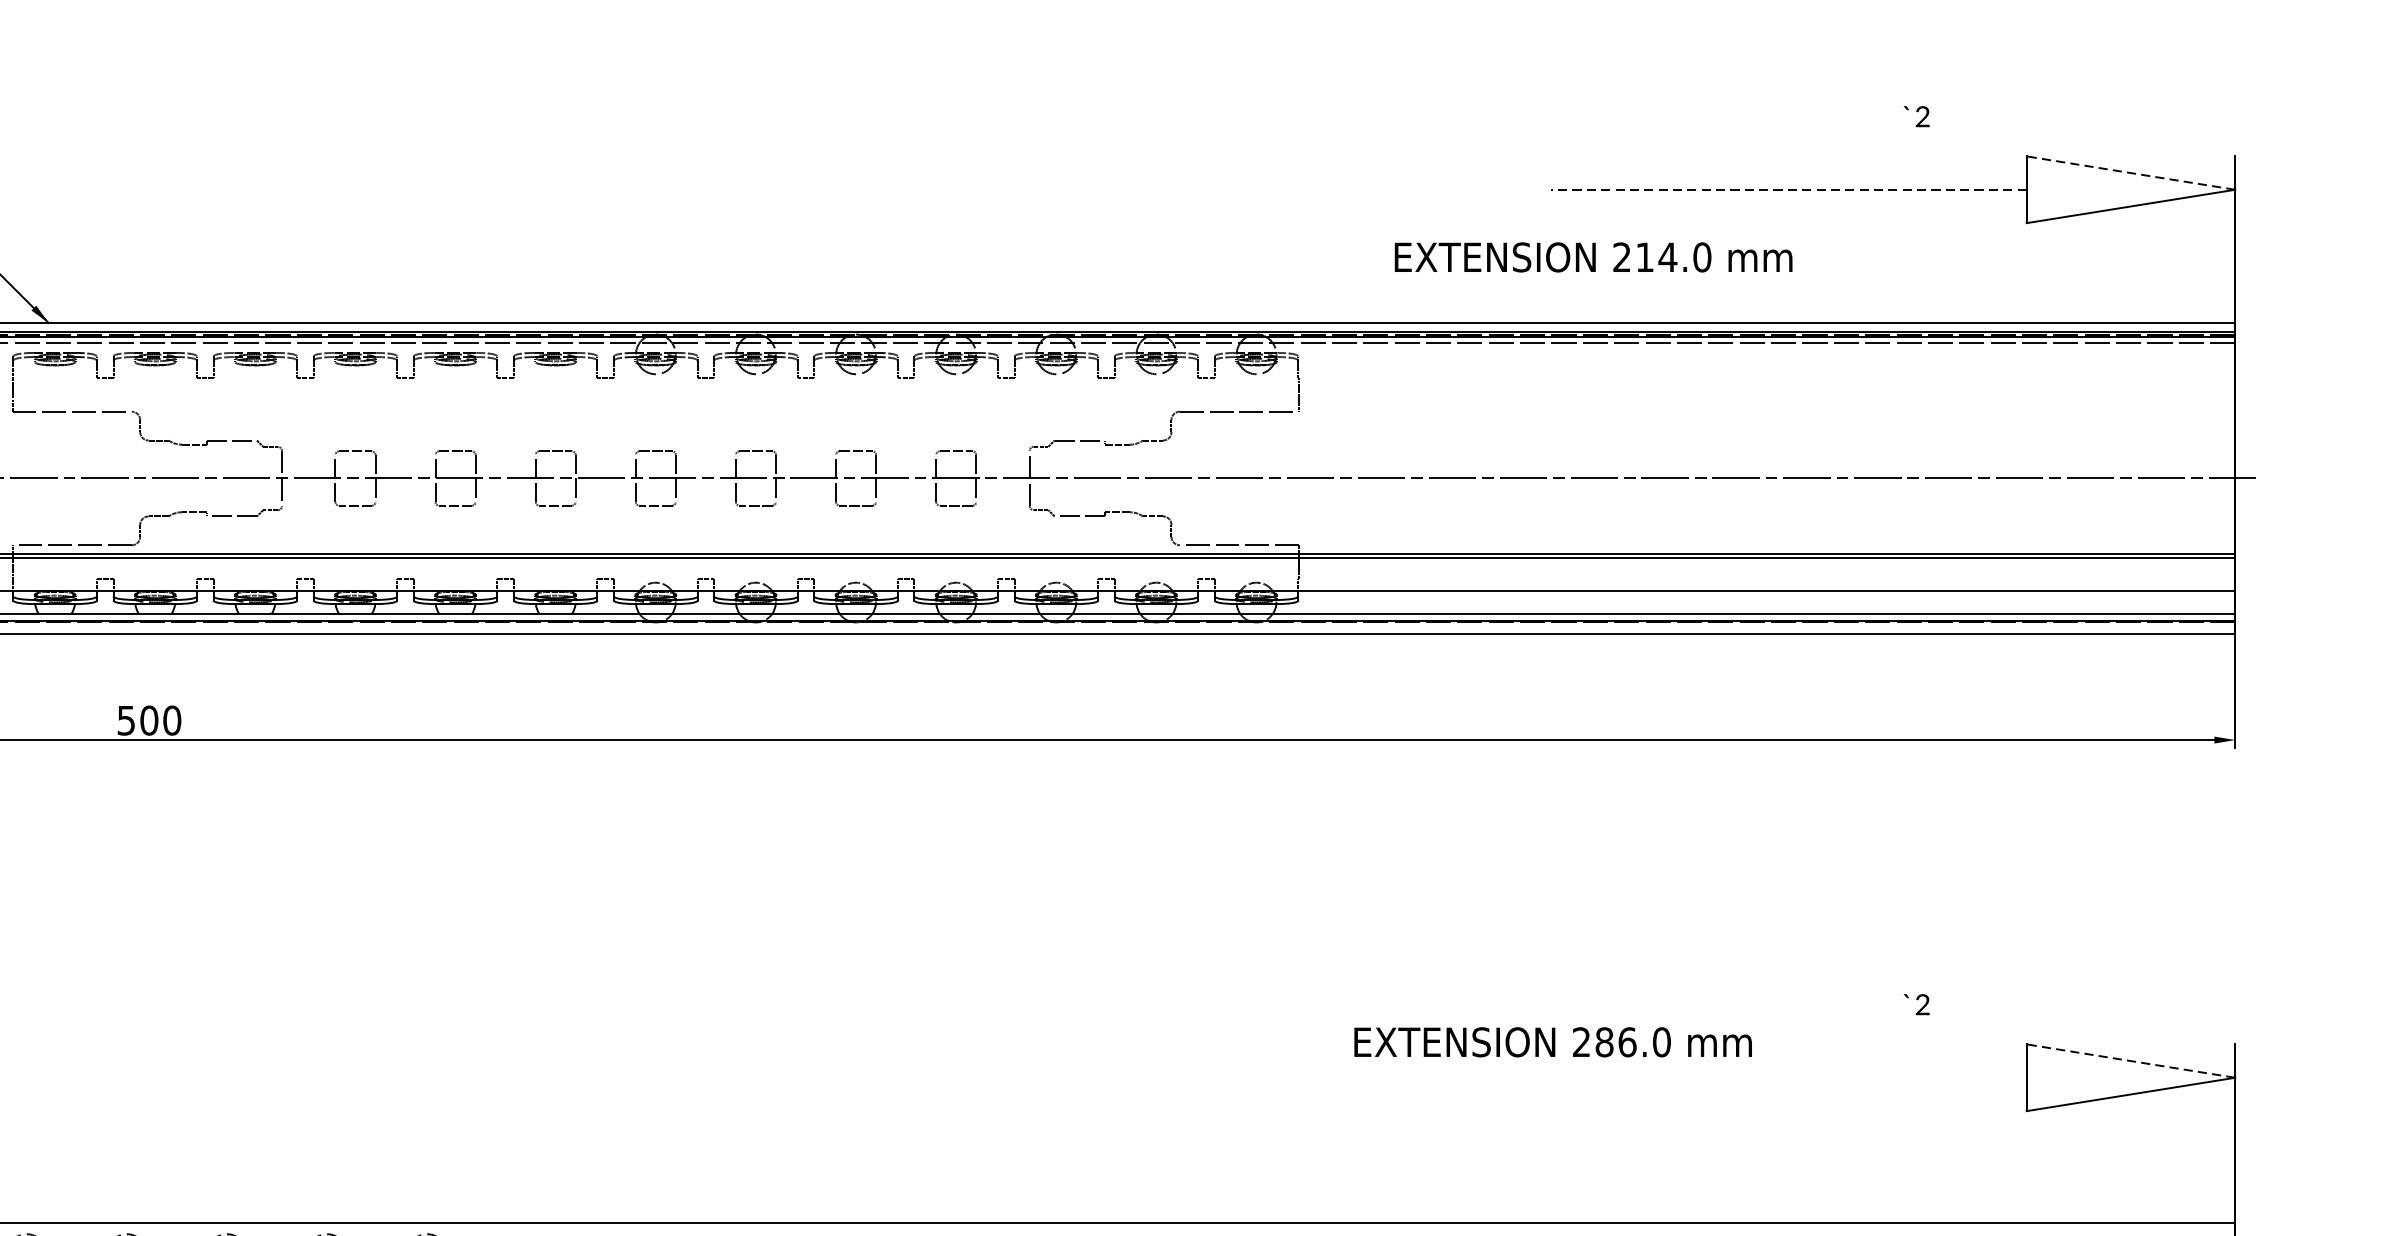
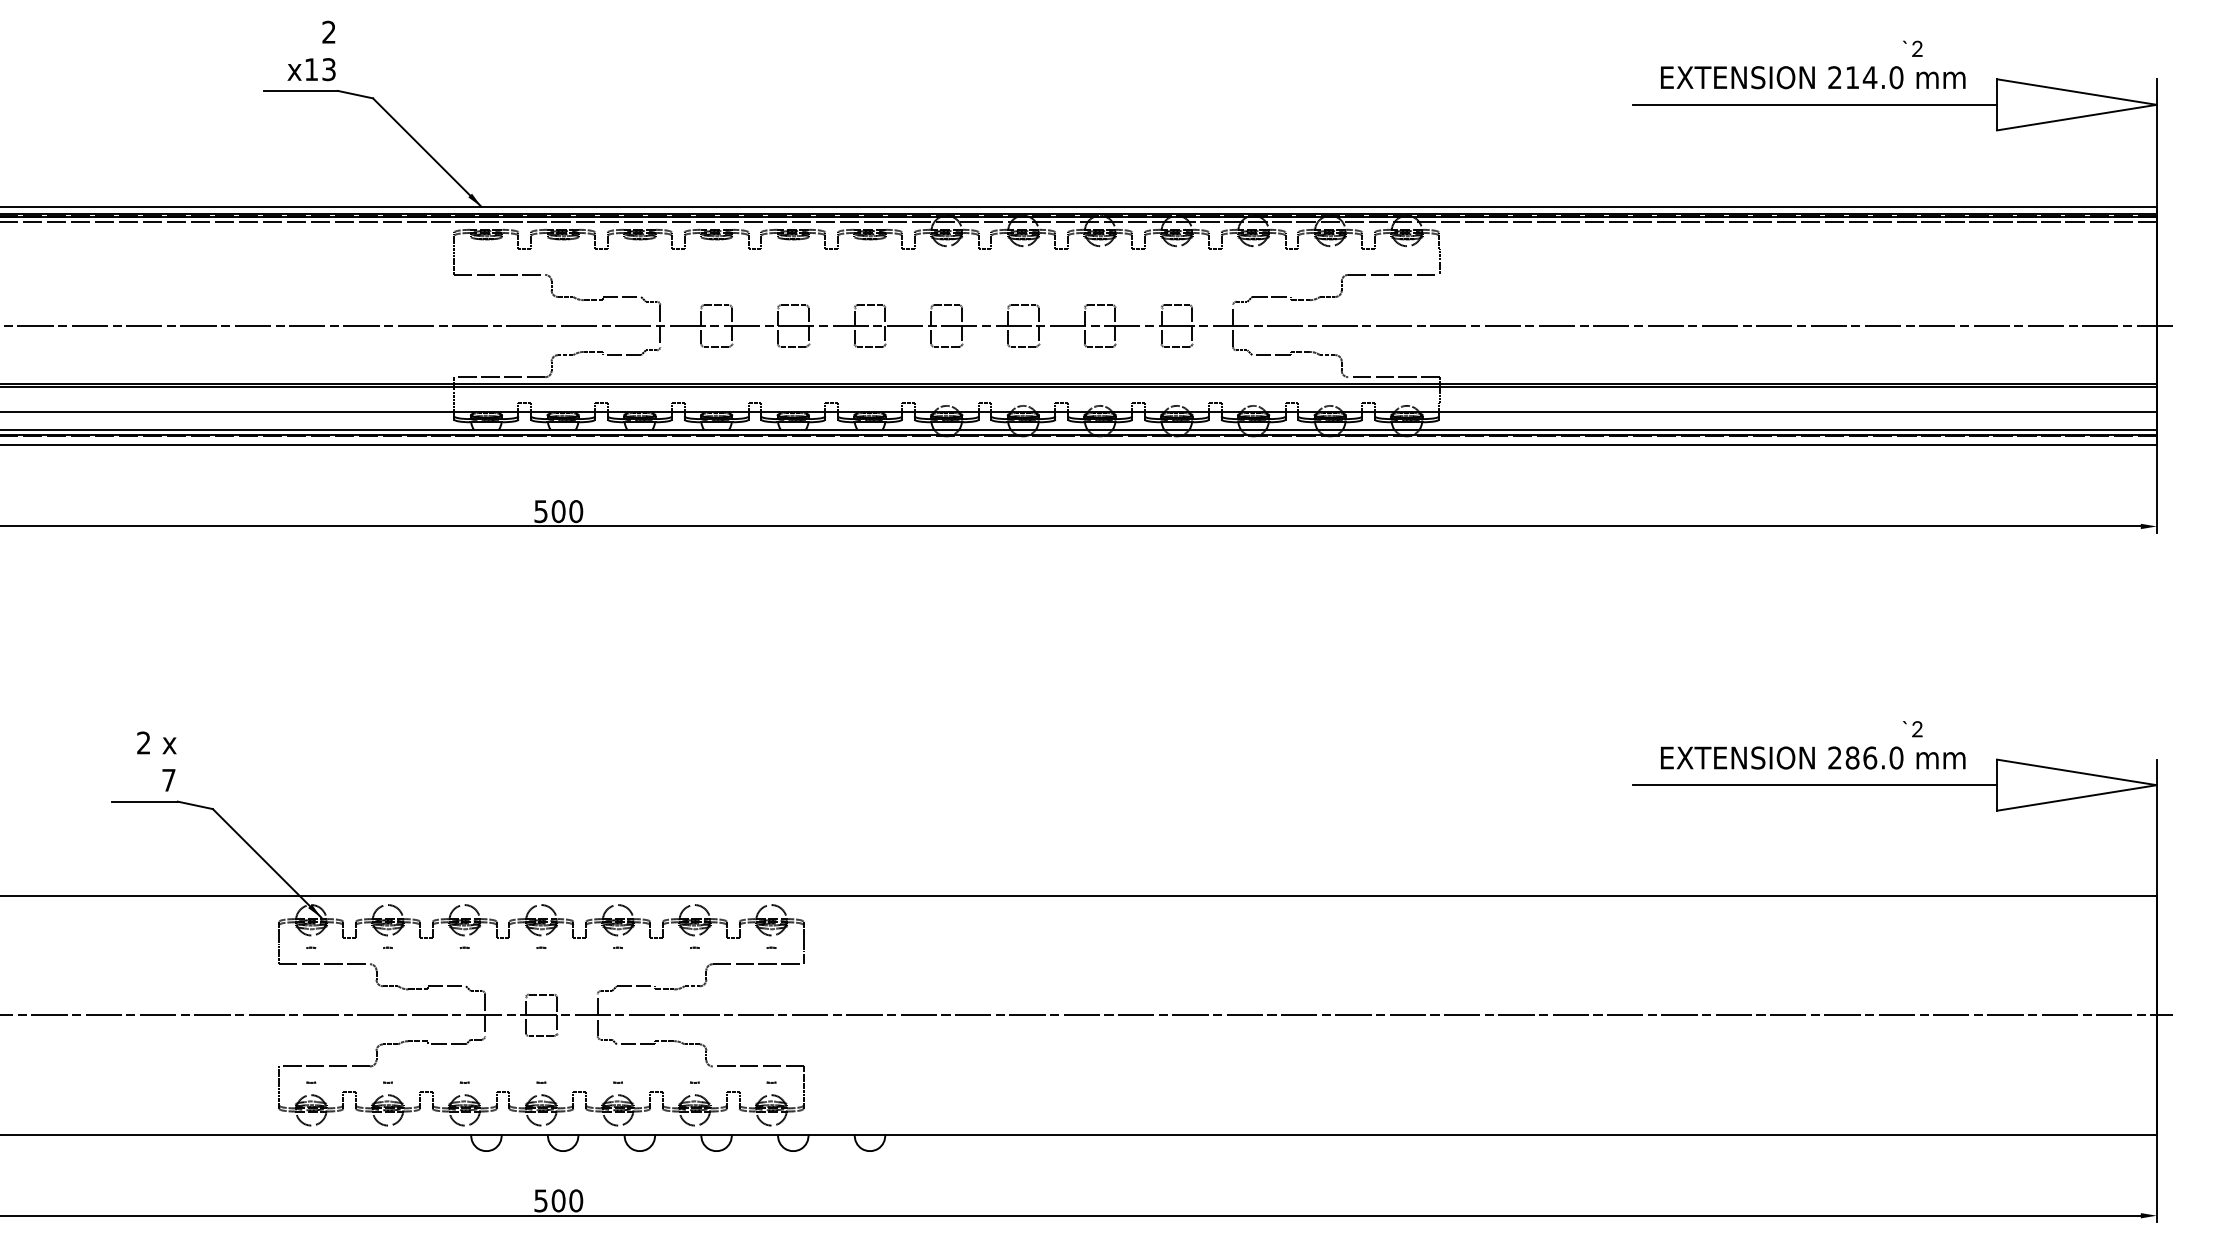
line: (2130, 173) -> (2076, 92), dashed -> solid
line: (1788, 189) -> (1814, 104), dashed -> solid
text: (1593, 257) -> (1813, 77), moved
text: (1553, 1041) -> (1813, 757), moved
line: (2130, 1061) -> (2076, 772), dashed -> solid
line: (1788, 1078) -> (1814, 785), added

